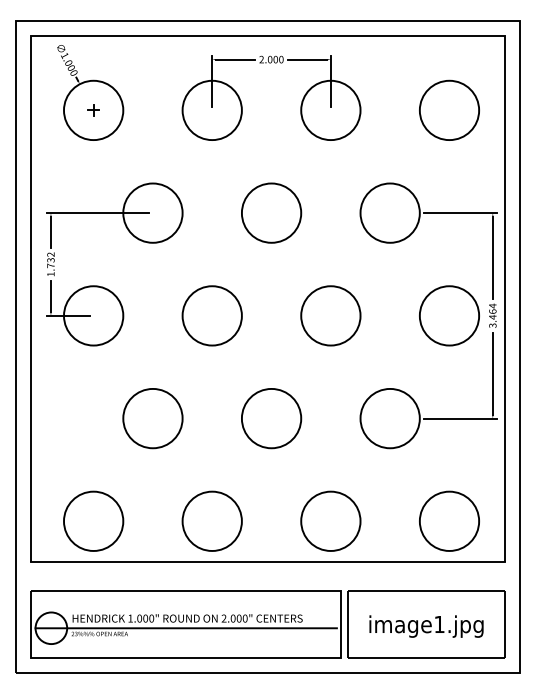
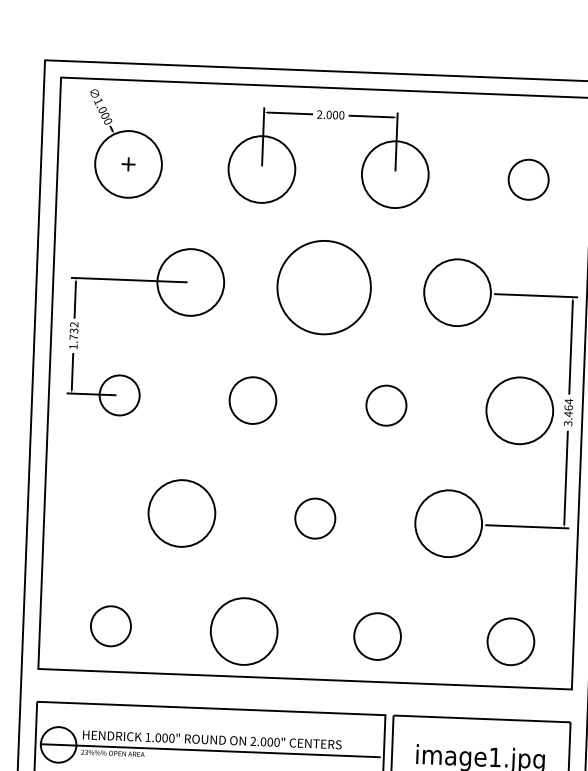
circle: (449, 110) -> (528, 179), size x0.6
circle: (271, 212) -> (324, 286), size x1.4
circle: (93, 315) -> (119, 395), size x0.6
circle: (211, 315) -> (252, 400), size x0.7
circle: (330, 315) -> (386, 405), size x0.6
circle: (271, 418) -> (315, 518), size x0.6
circle: (93, 520) -> (110, 625), size x0.6
circle: (330, 520) -> (377, 635), size x0.7
circle: (449, 520) -> (510, 640), size x0.7

